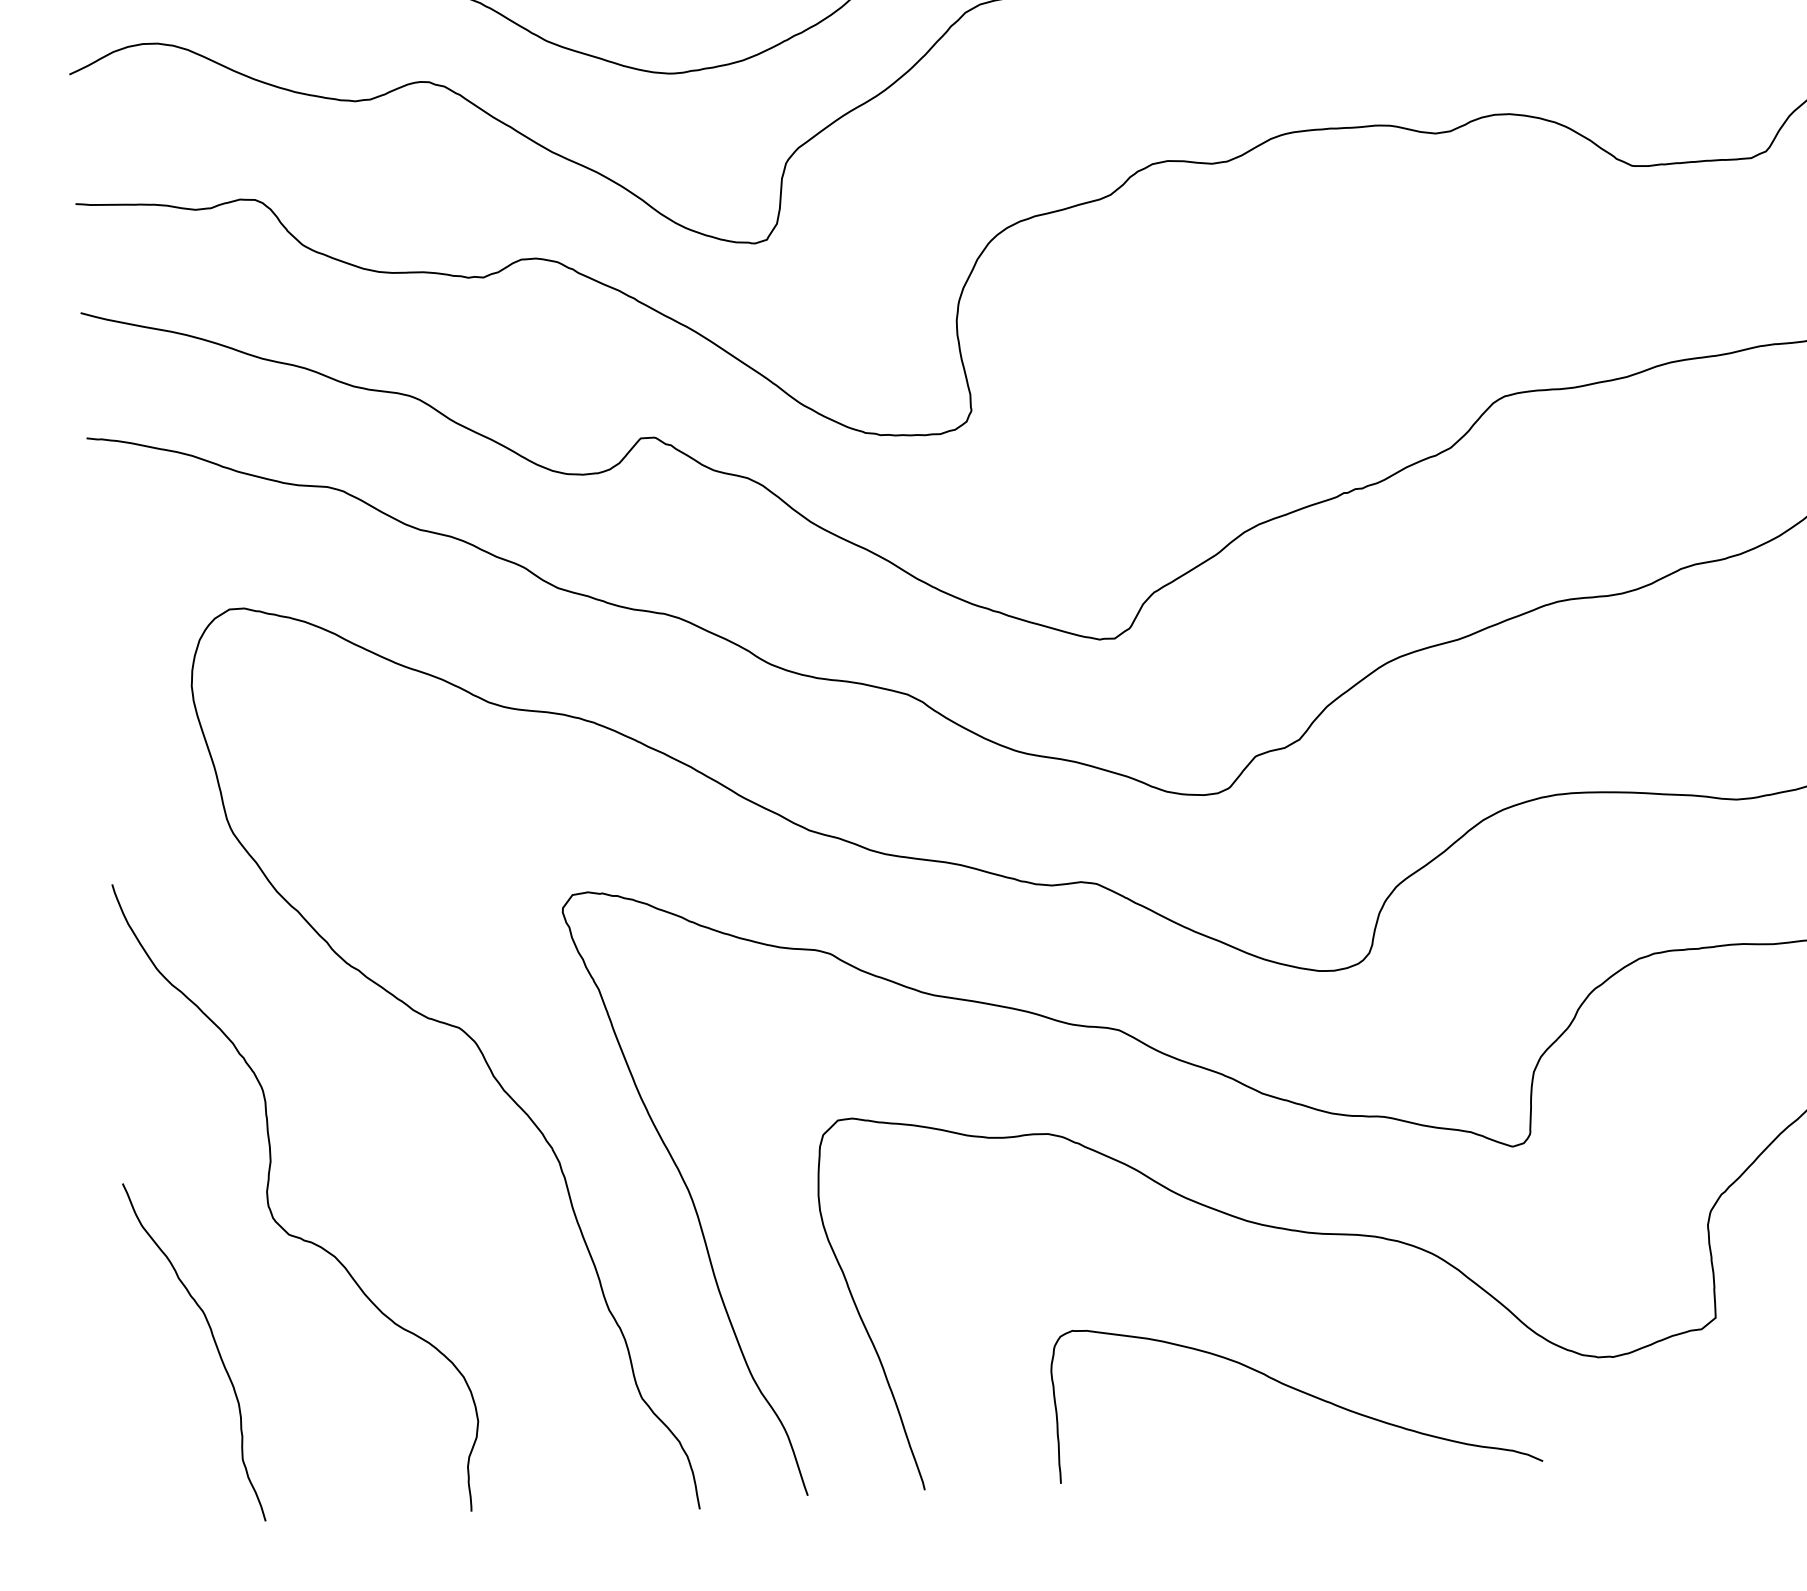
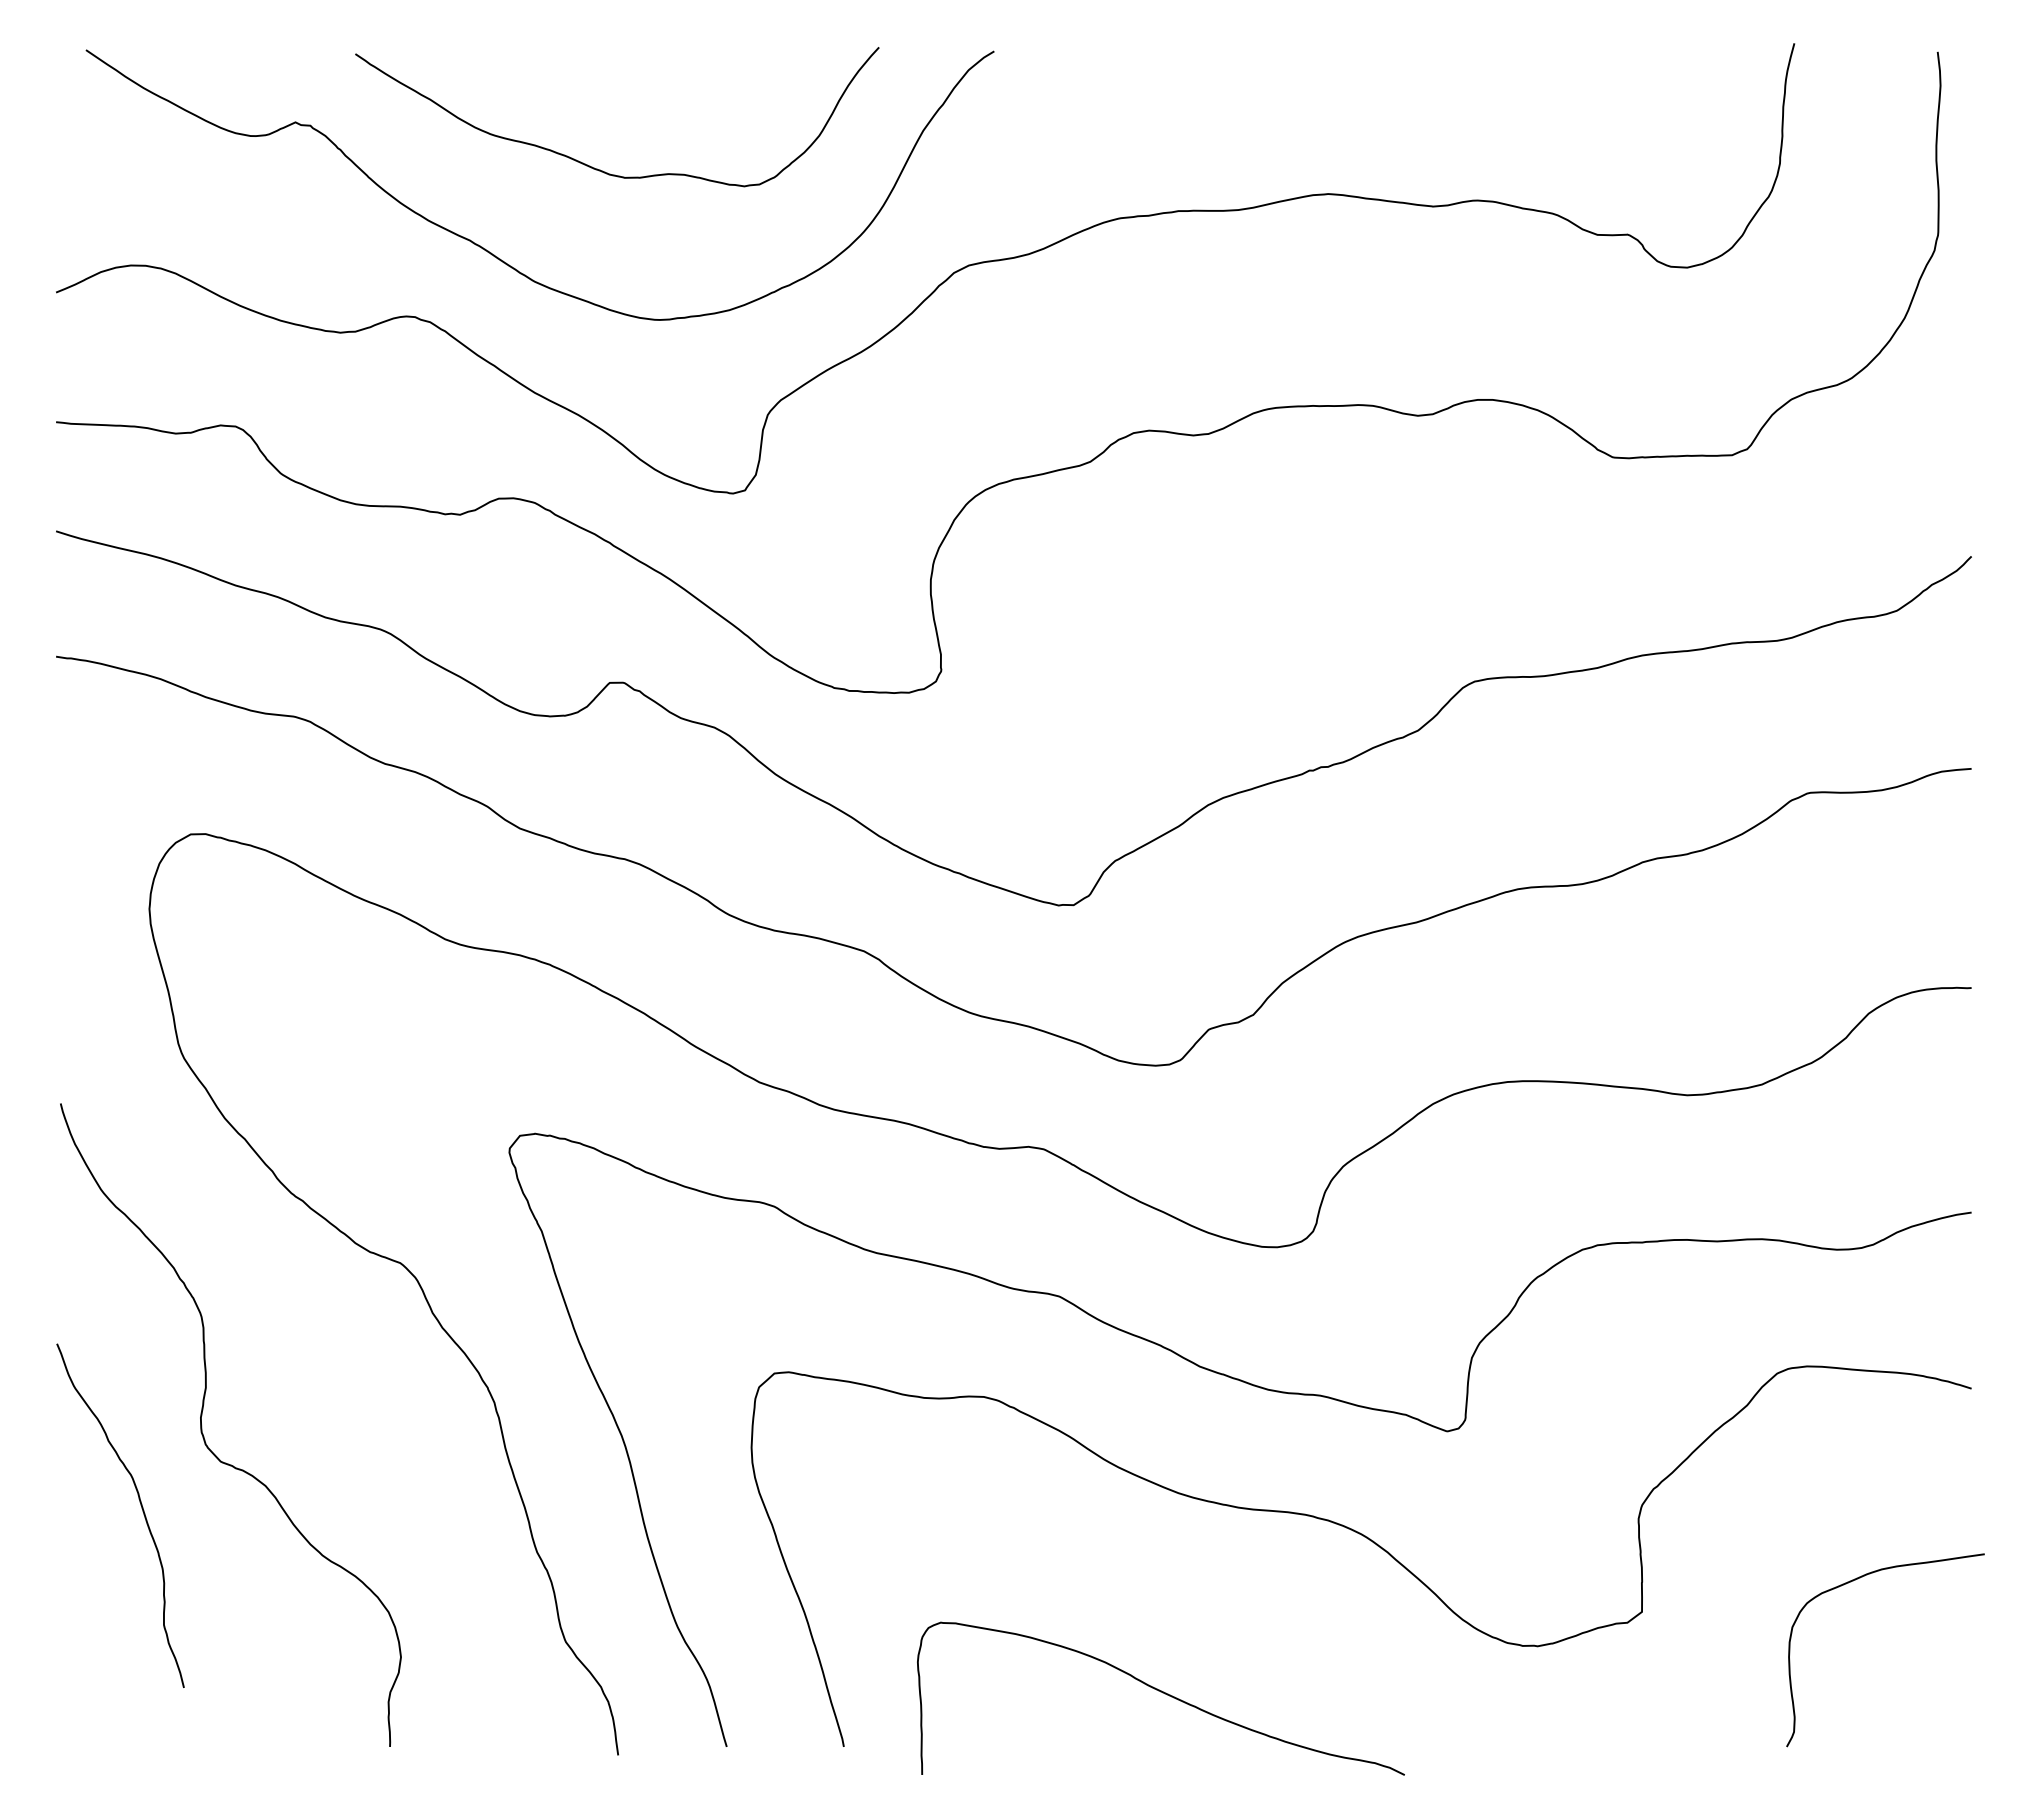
curve: (214, 1344) -> (141, 1508), moved
curve: (1297, 1391) -> (1162, 1693), moved

